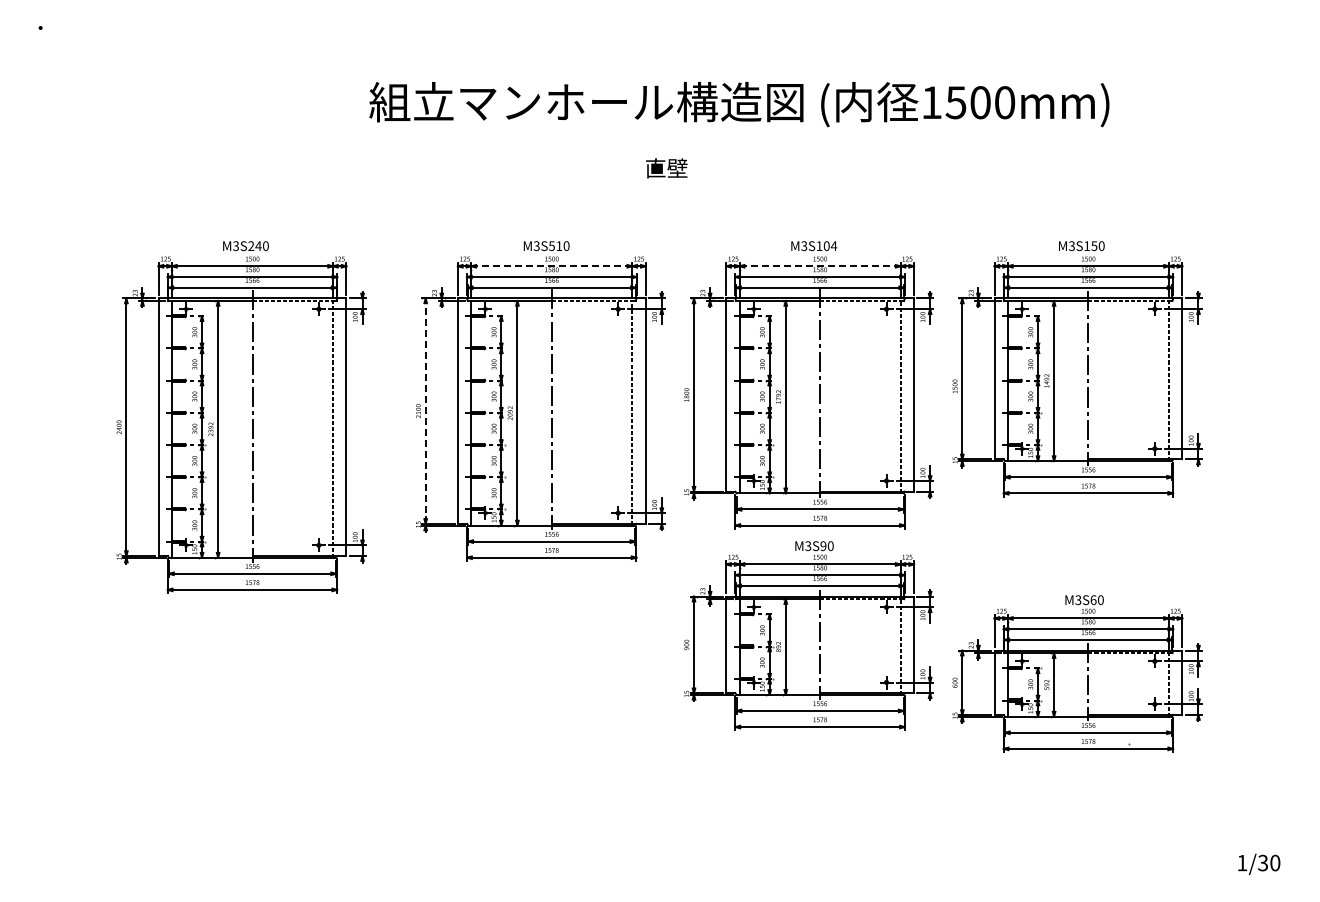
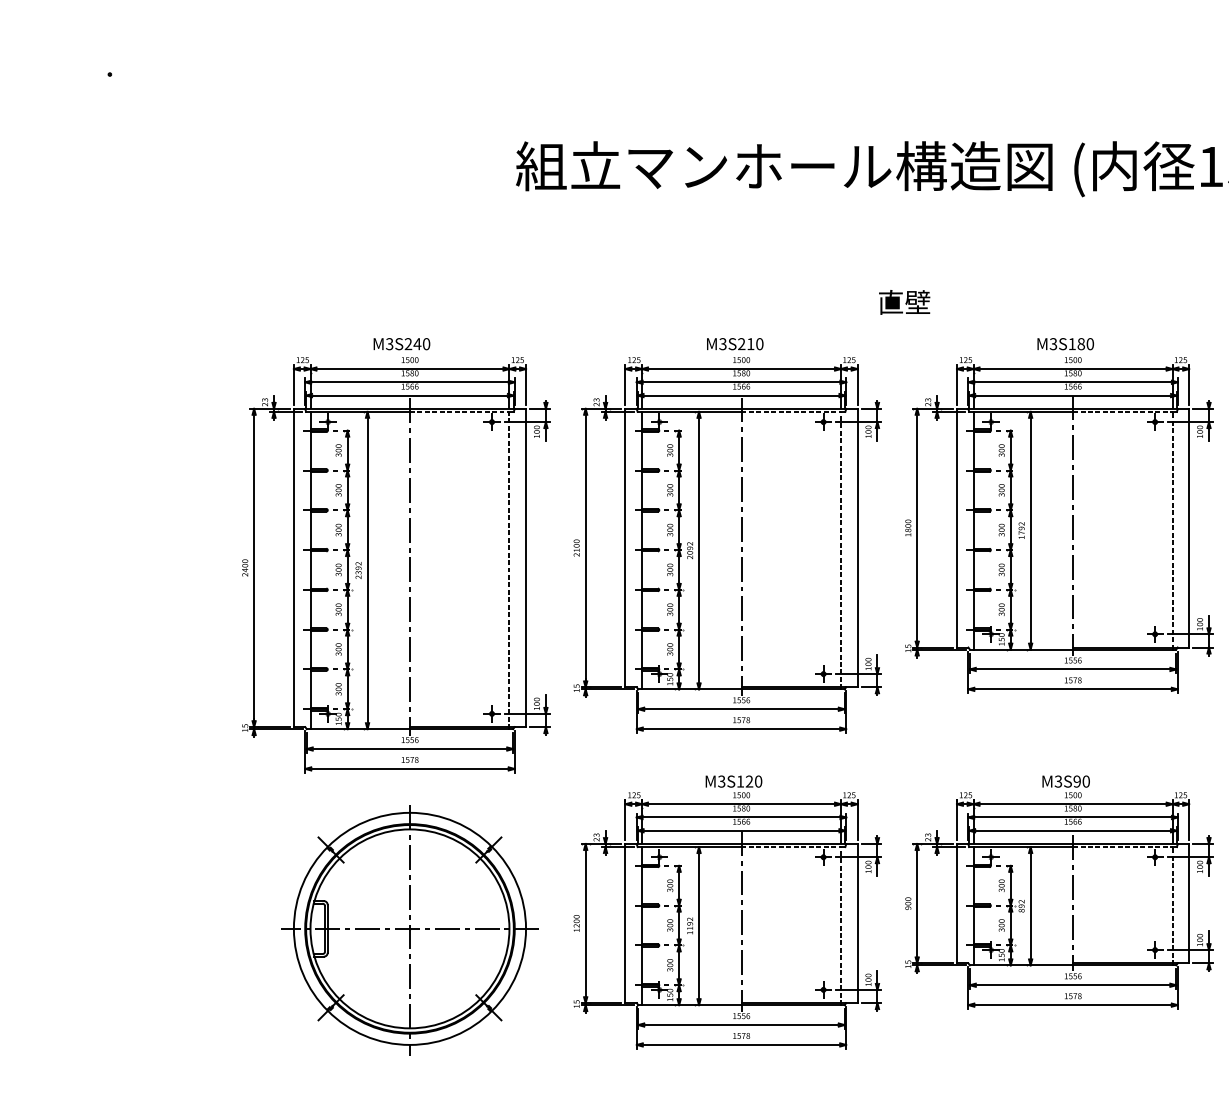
text: (666, 168) -> (904, 302), moved
text: (551, 246) -> (741, 344), M3S510 -> M3S210
text: (830, 246) -> (1085, 344), M3S104 -> M3S180
line: (552, 266) -> (742, 369), dashed -> solid
line: (820, 266) -> (1073, 369), dashed -> solid
line: (425, 411) -> (585, 548), dashed -> solid
part: (241, 417) -> (396, 555), moved
part: (808, 635) -> (1058, 892), moved
part: (540, 705) -> (727, 911), added
part: (283, 720) -> (409, 930), added

